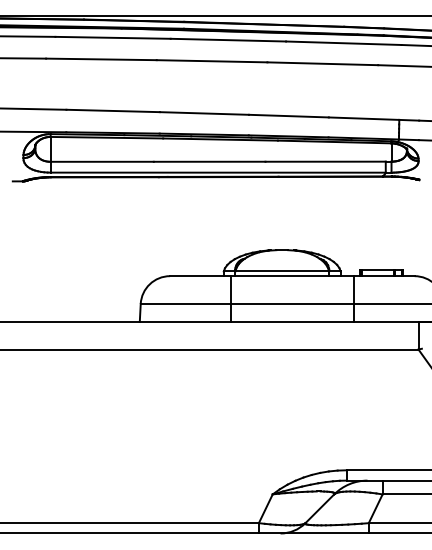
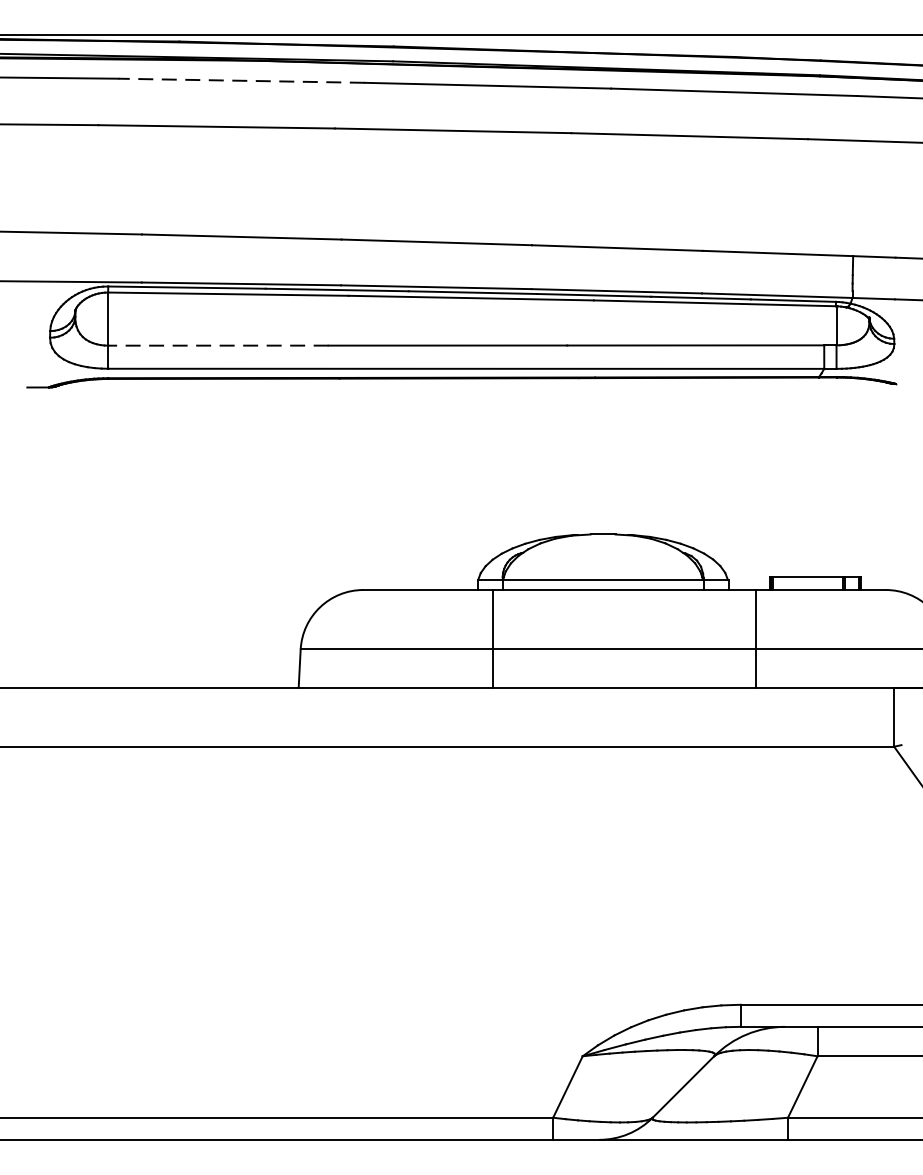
line: (113, 37) -> (242, 80), solid -> dashed
line: (102, 161) -> (218, 344), solid -> dashed

